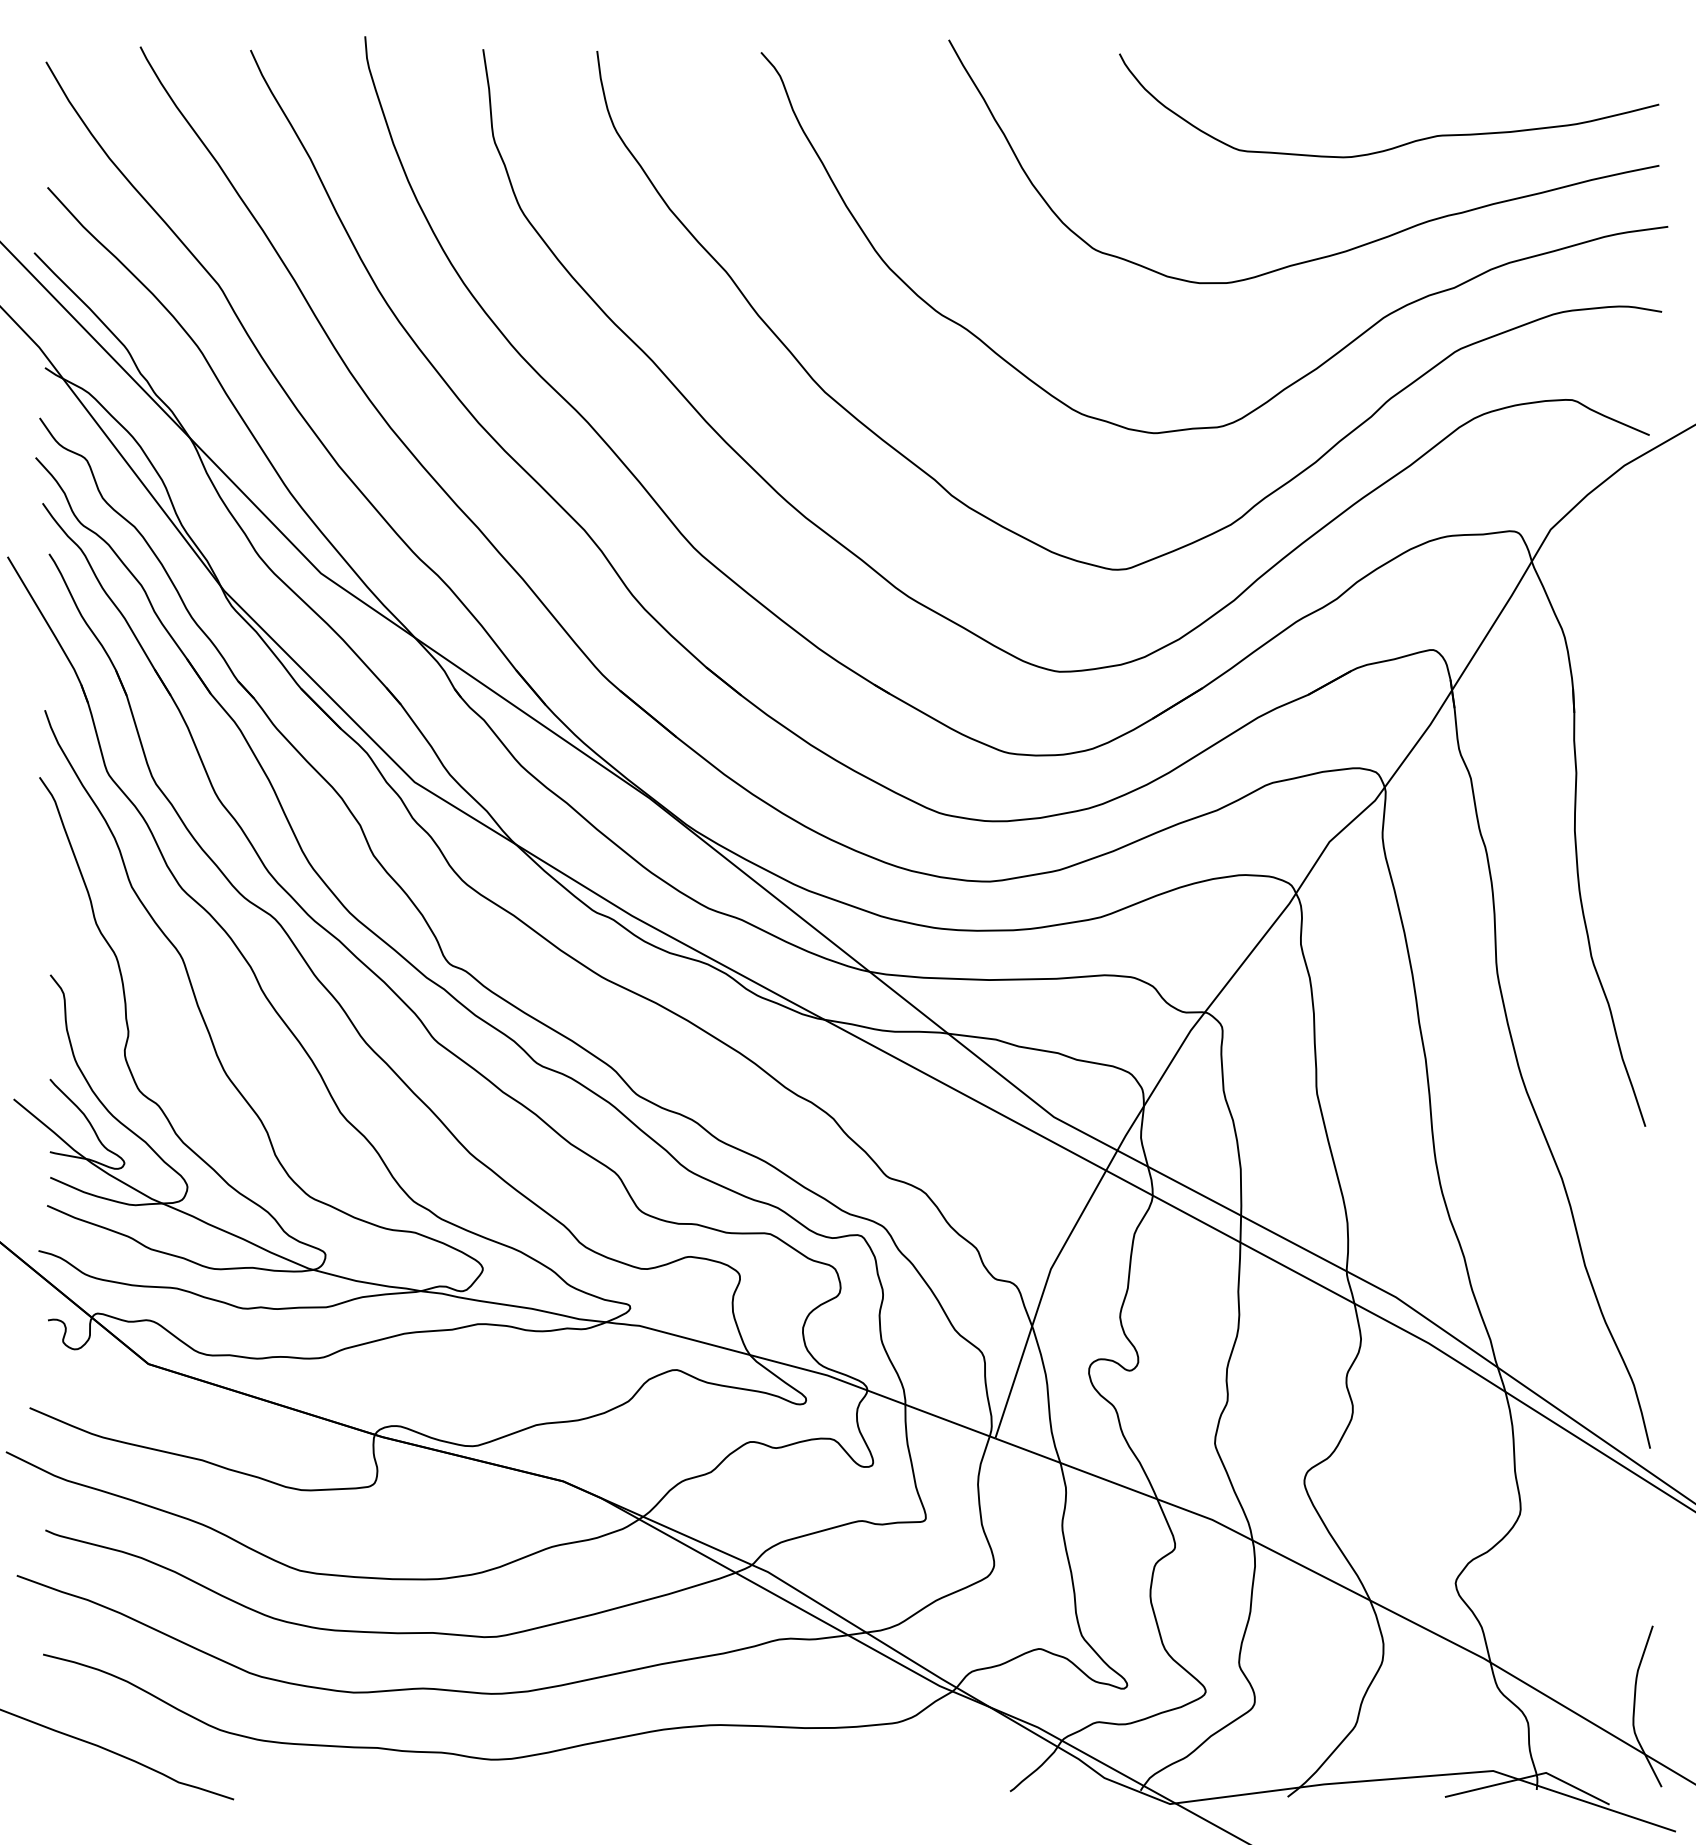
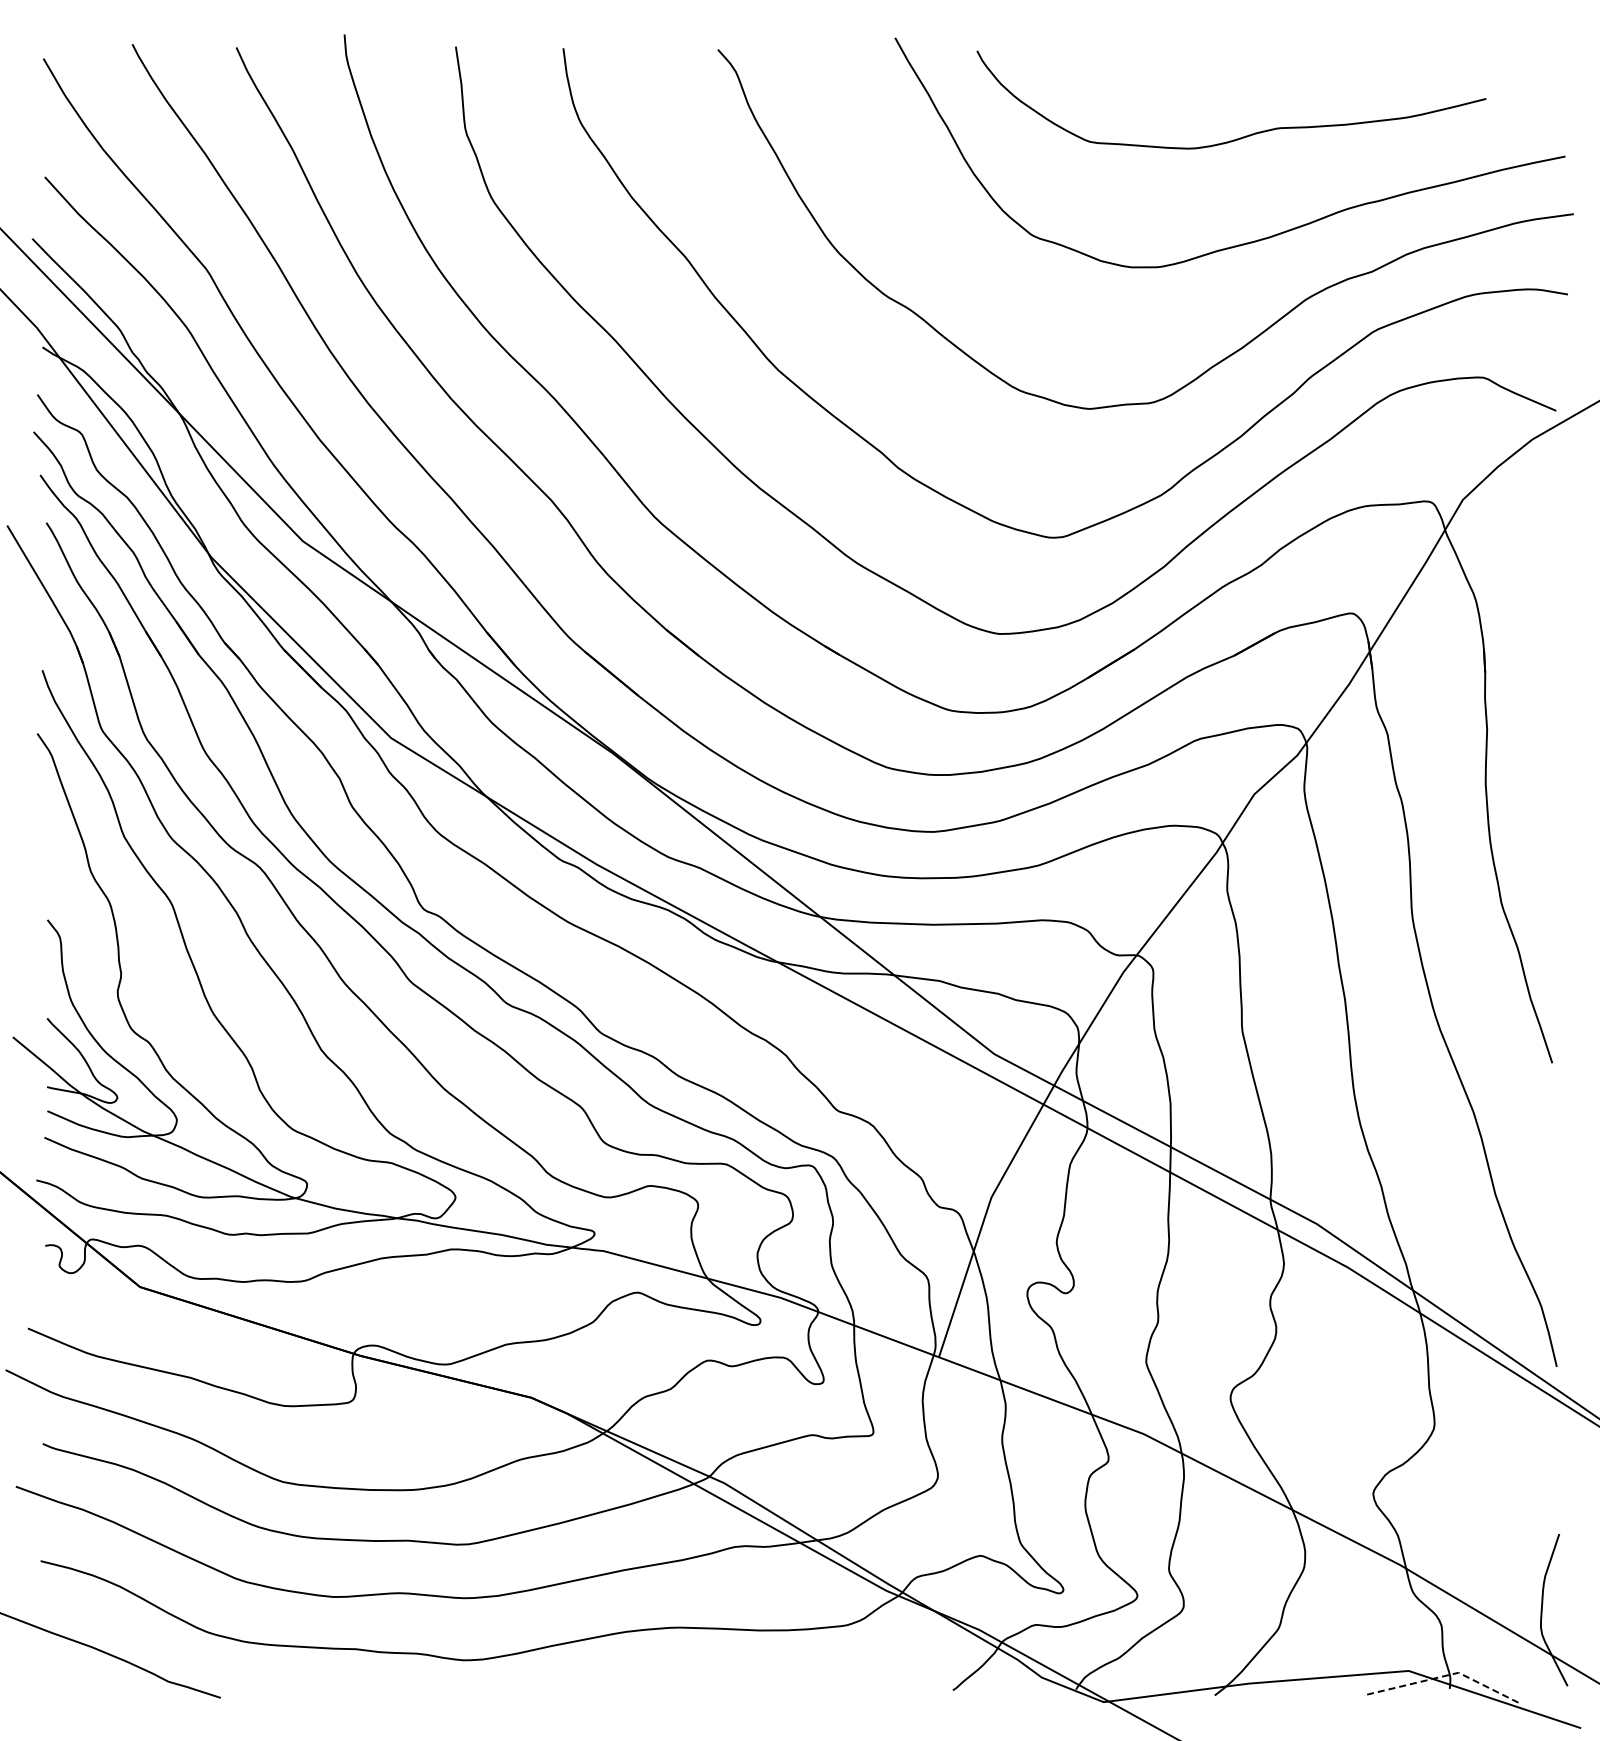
curve: (1400, 144) -> (1242, 136), moved
line: (1530, 1776) -> (1443, 1676), solid -> dashed

